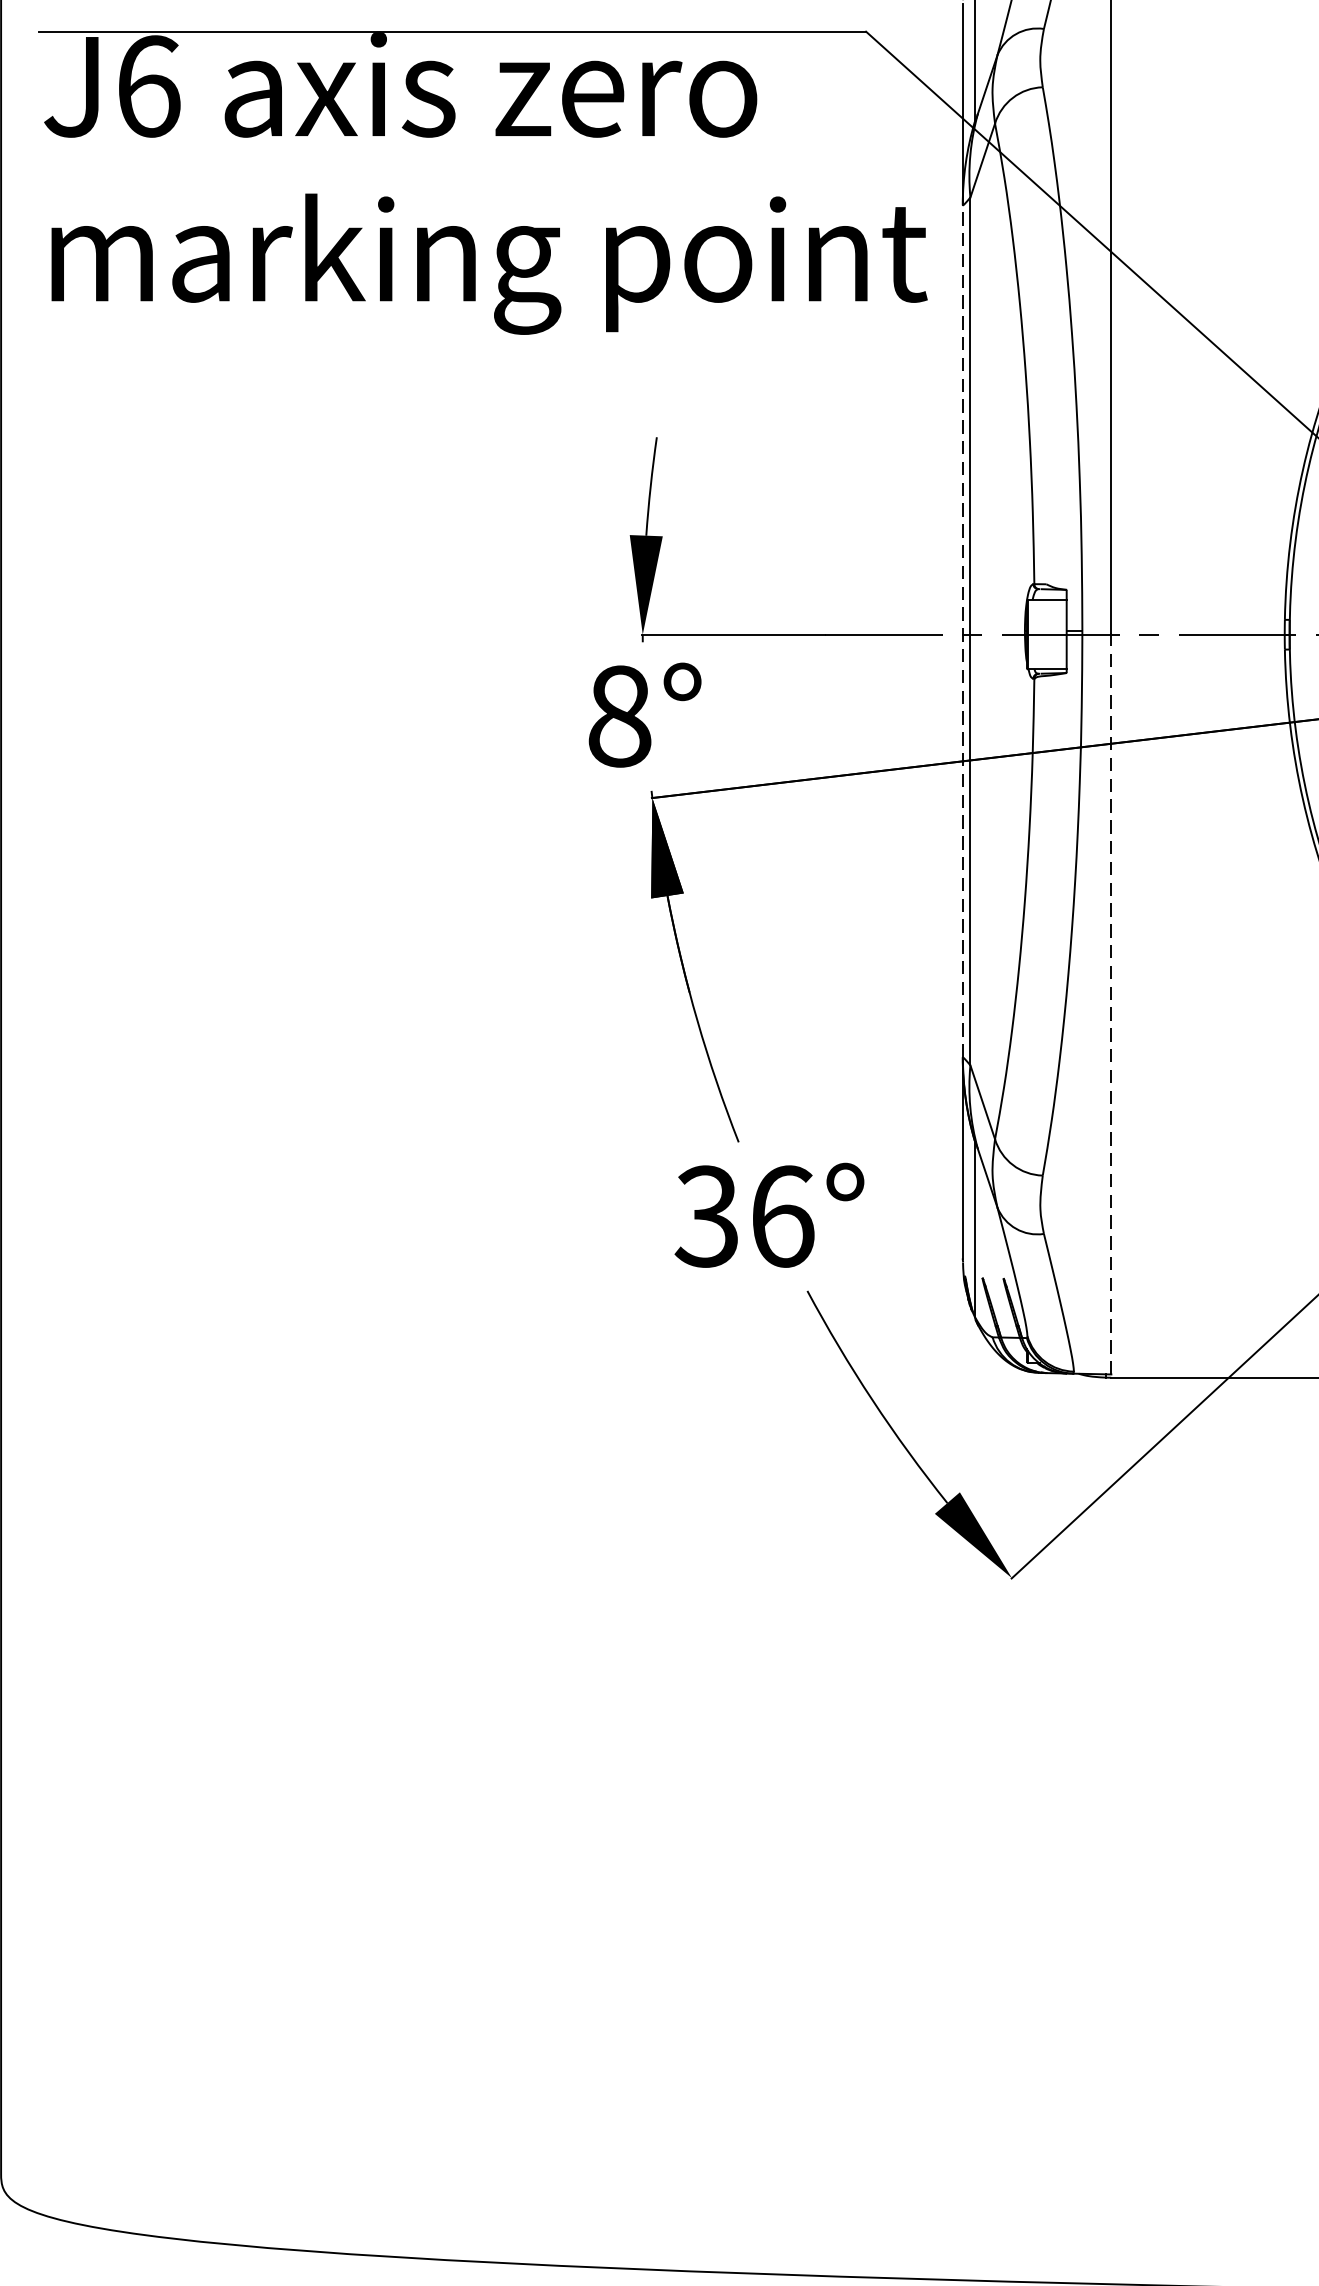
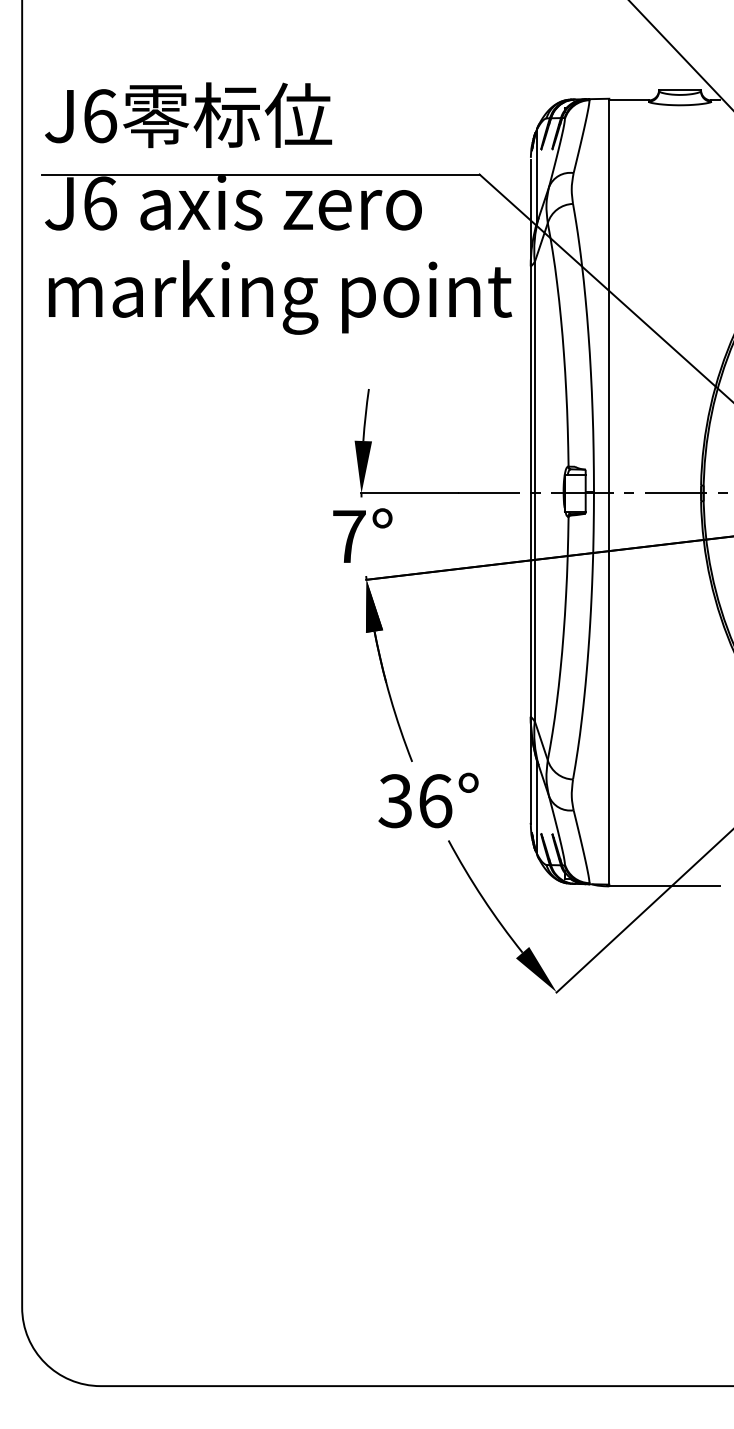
line: (962, 631) -> (530, 491), dashed -> solid
text: (620, 716) -> (349, 536), 8° -> 7°
line: (1111, 1005) -> (609, 689), dashed -> solid

